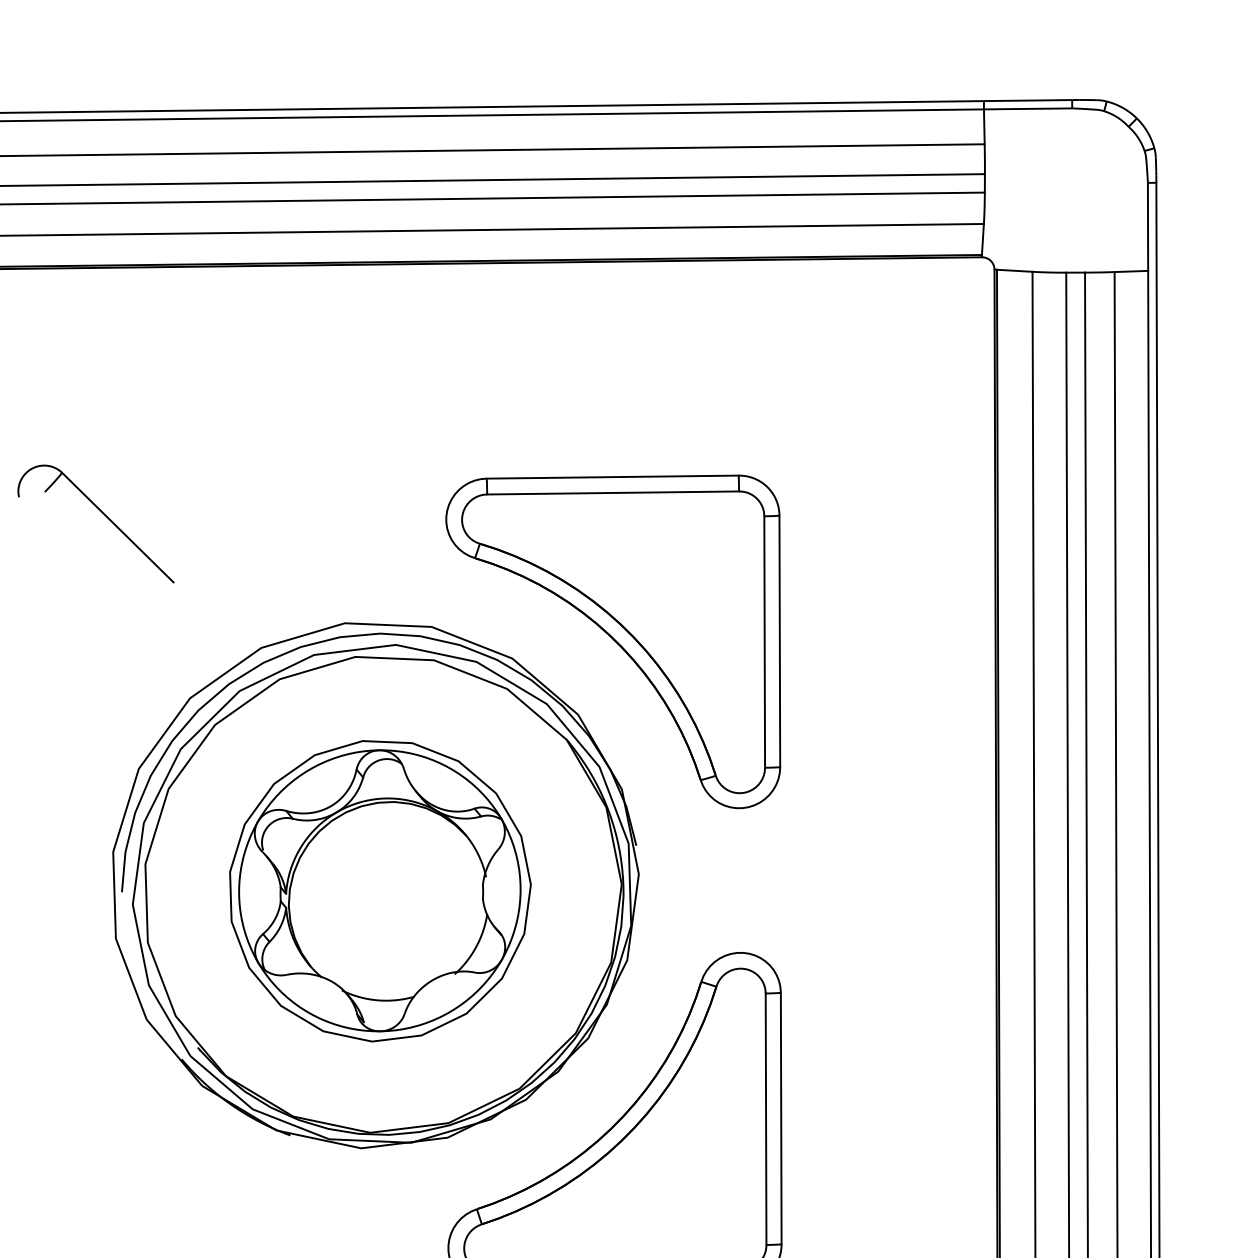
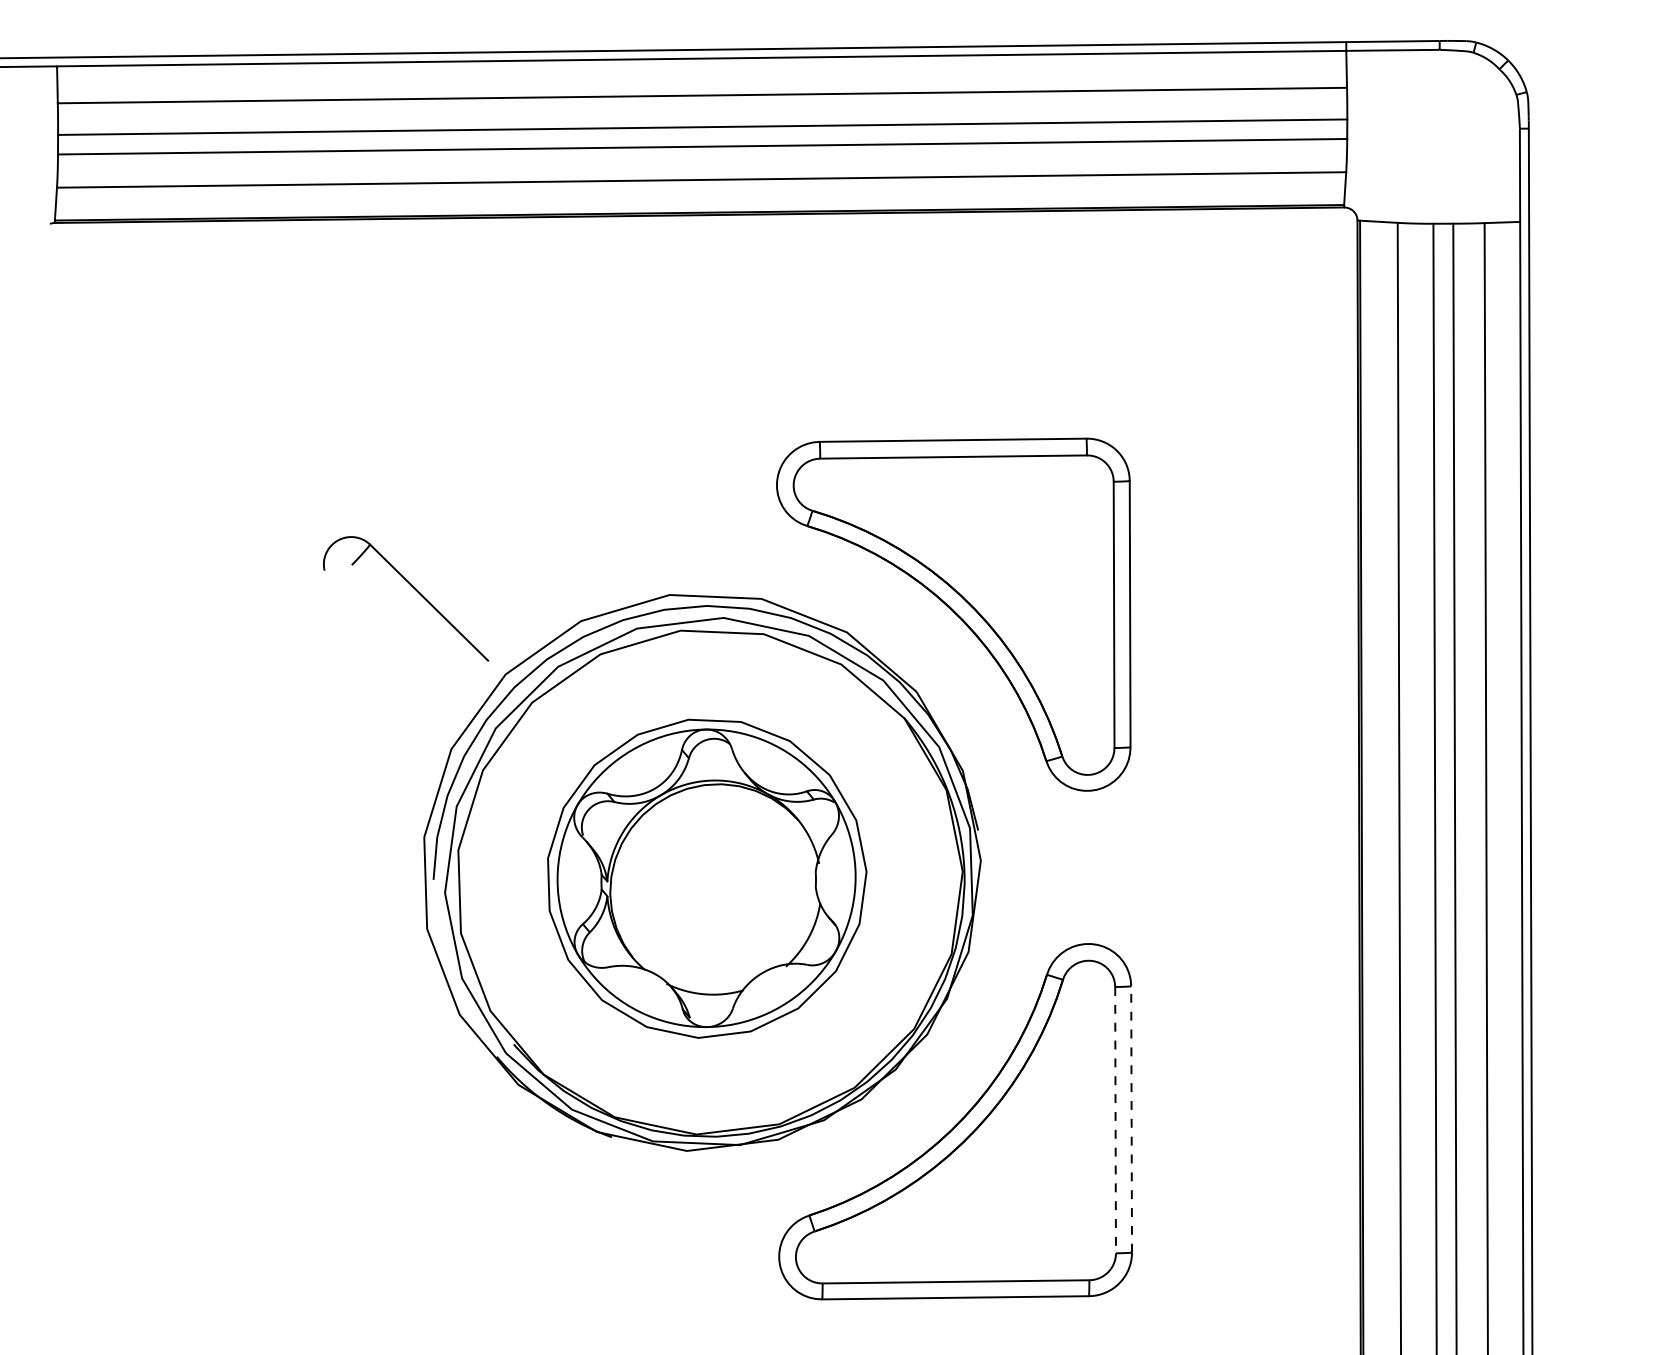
part: (103, 515) -> (414, 589), moved
line: (781, 1118) -> (1131, 1119), solid -> dashed
line: (766, 1119) -> (1115, 1120), solid -> dashed

